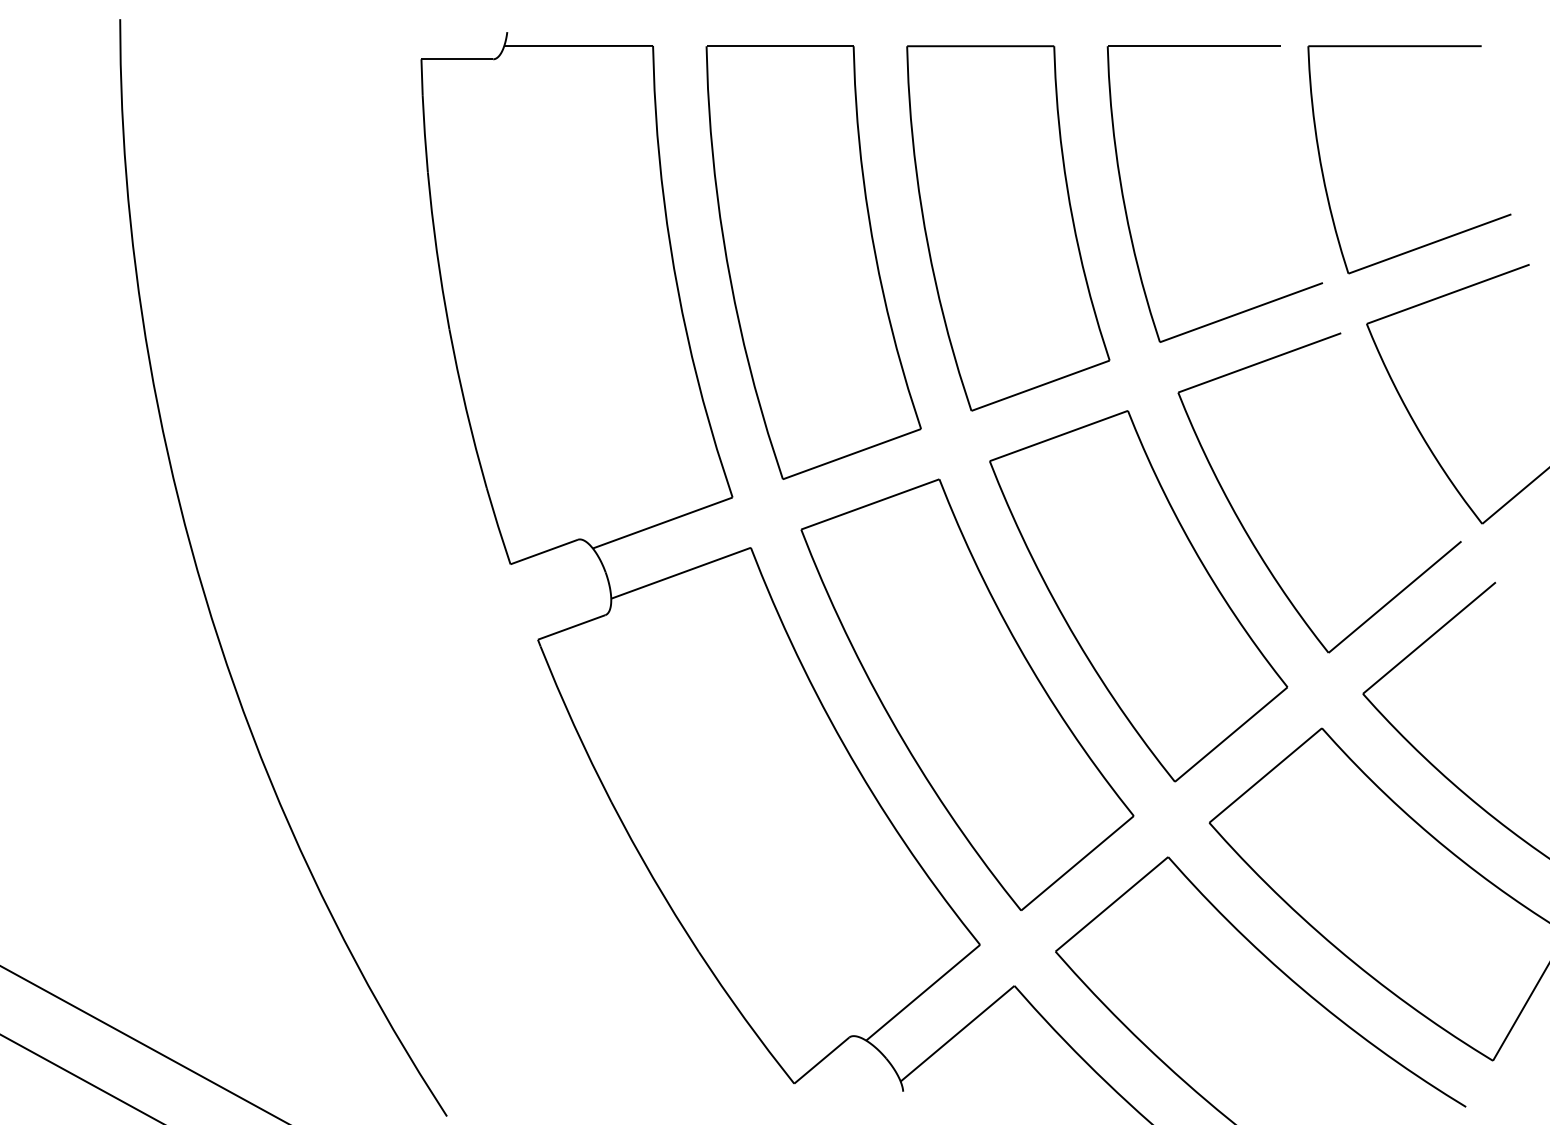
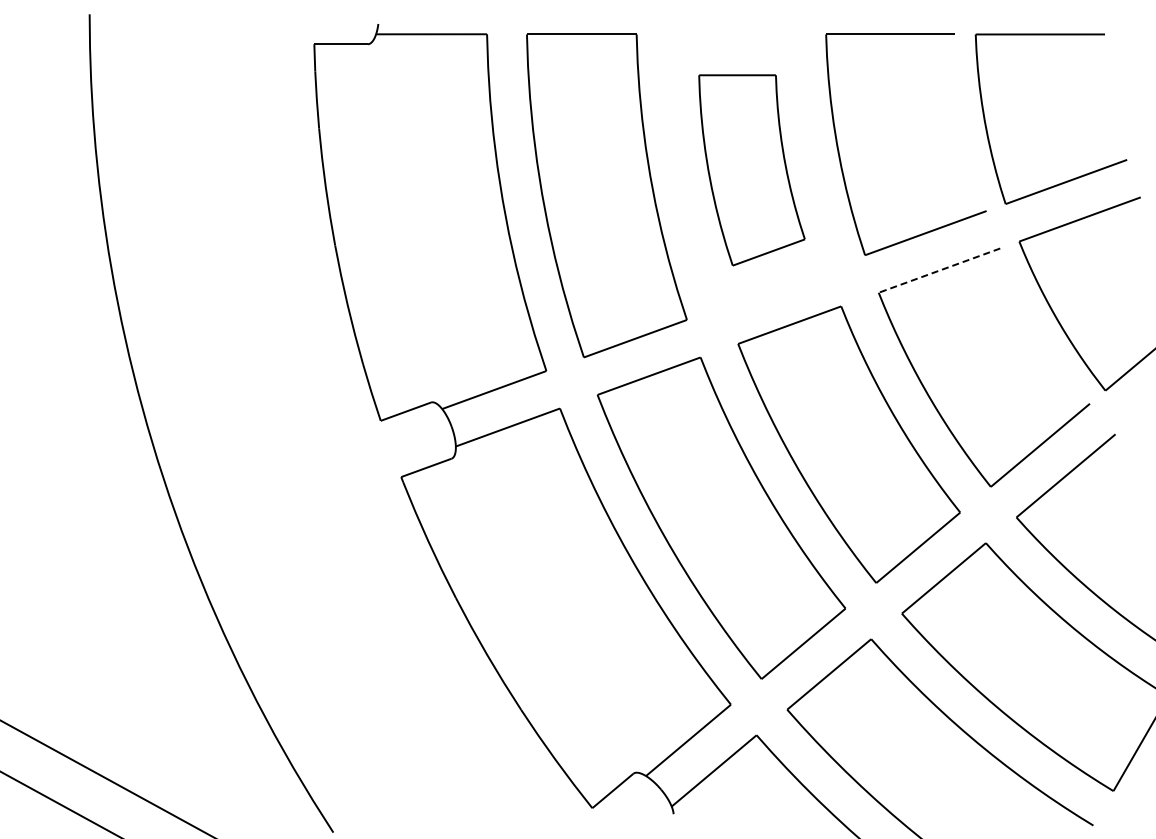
part: (1007, 228) -> (751, 170), size x0.7
line: (1259, 362) -> (939, 270), solid -> dashed

